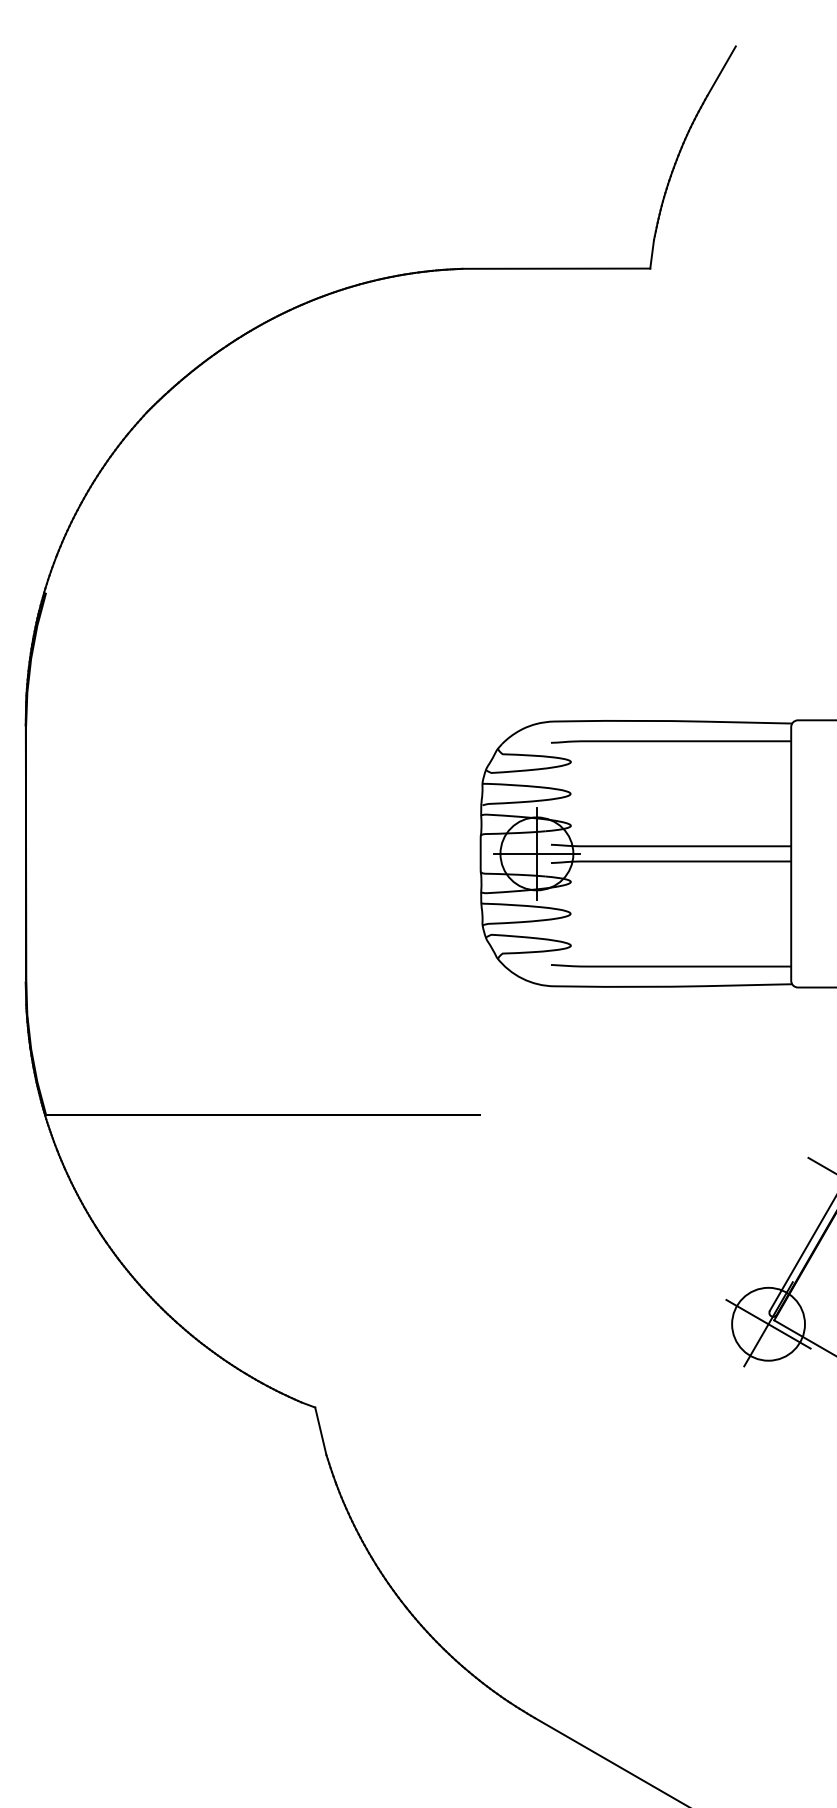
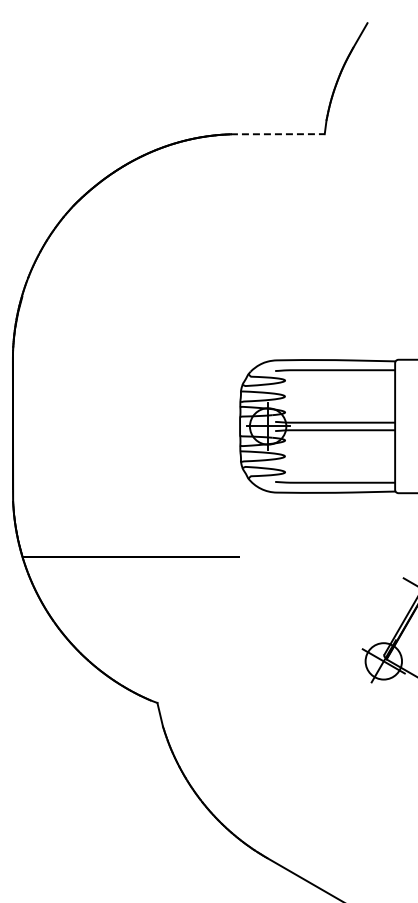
line: (555, 269) -> (277, 134), solid -> dashed

